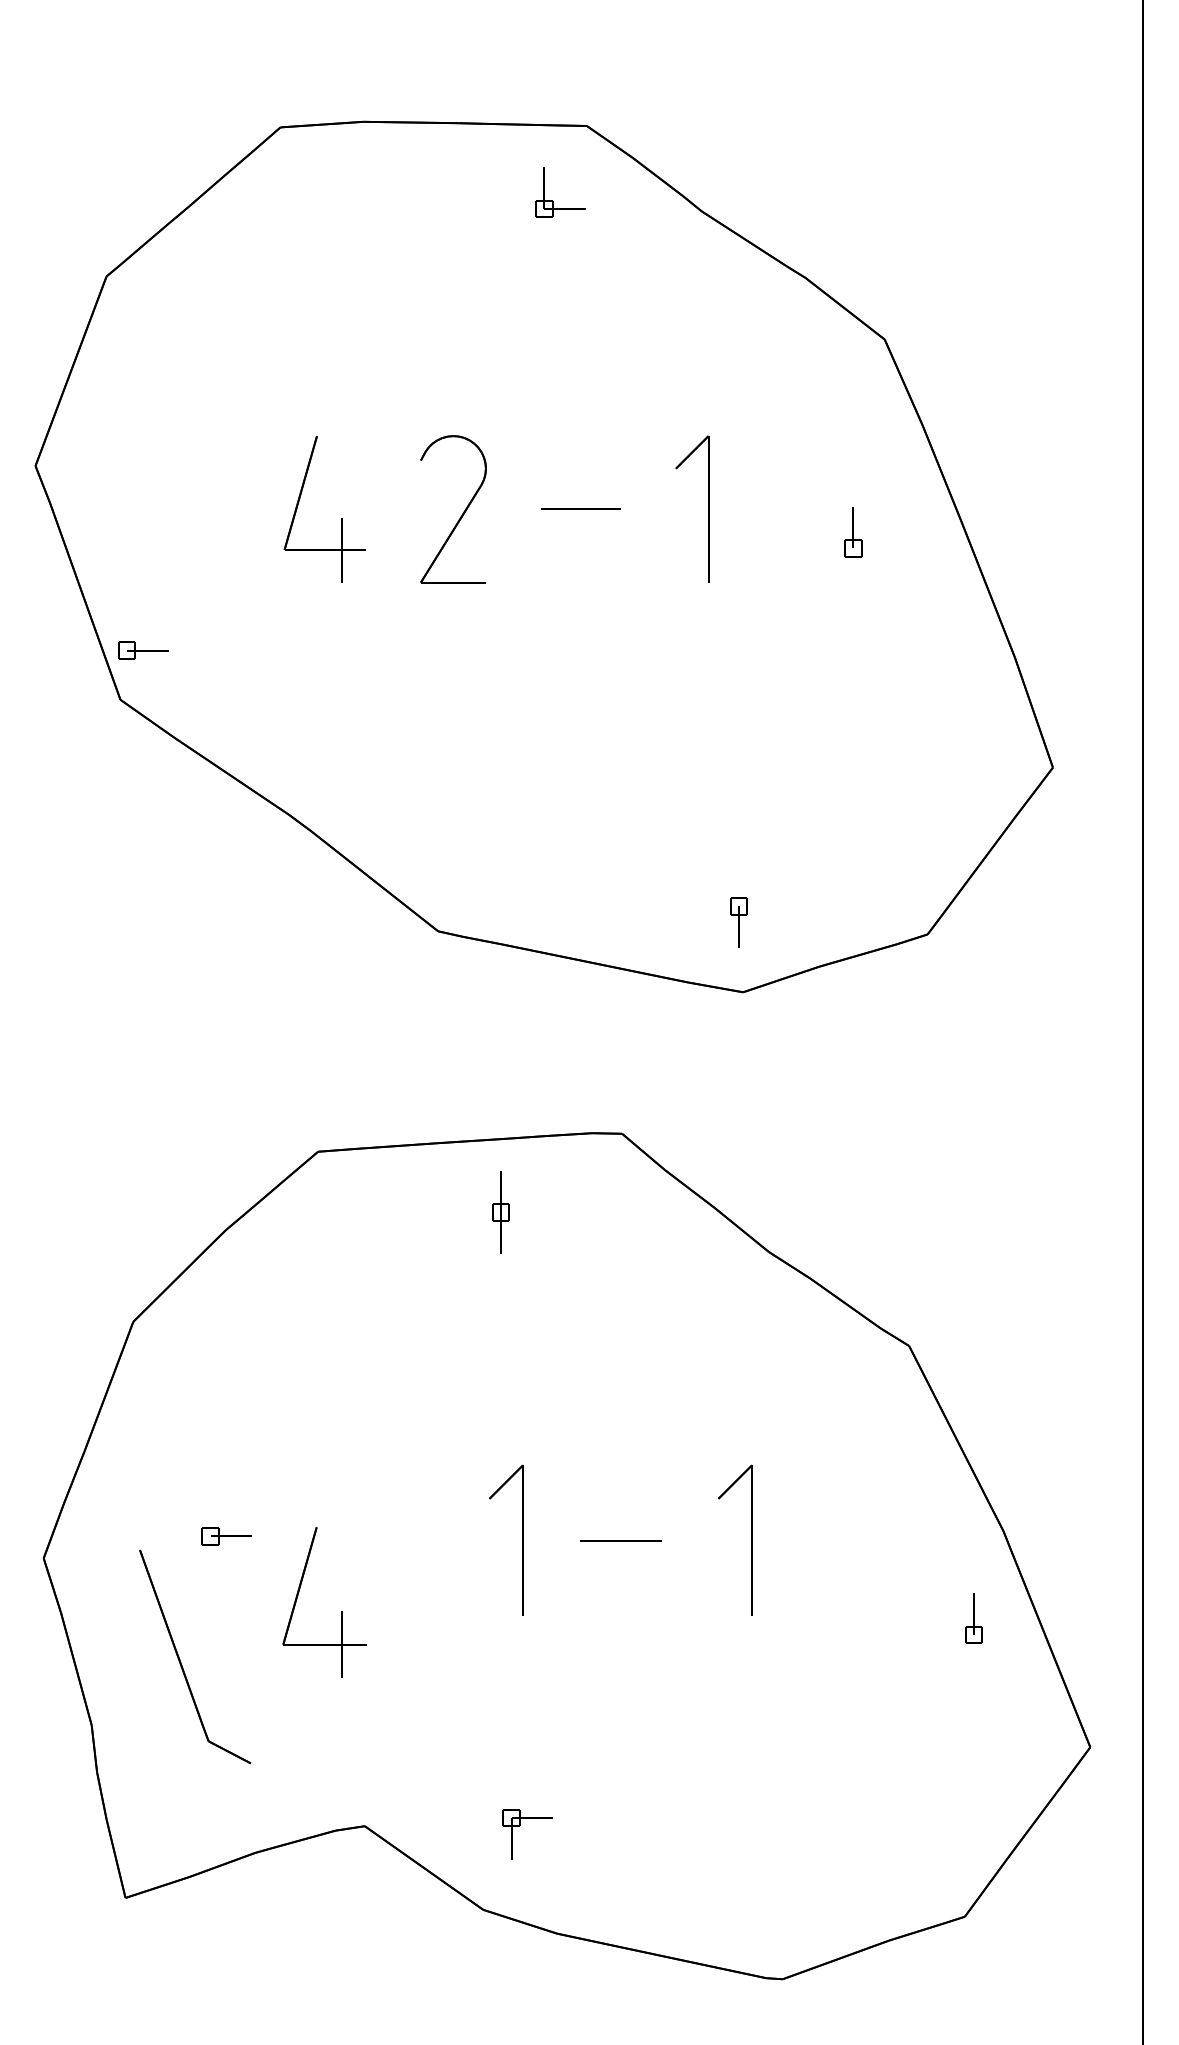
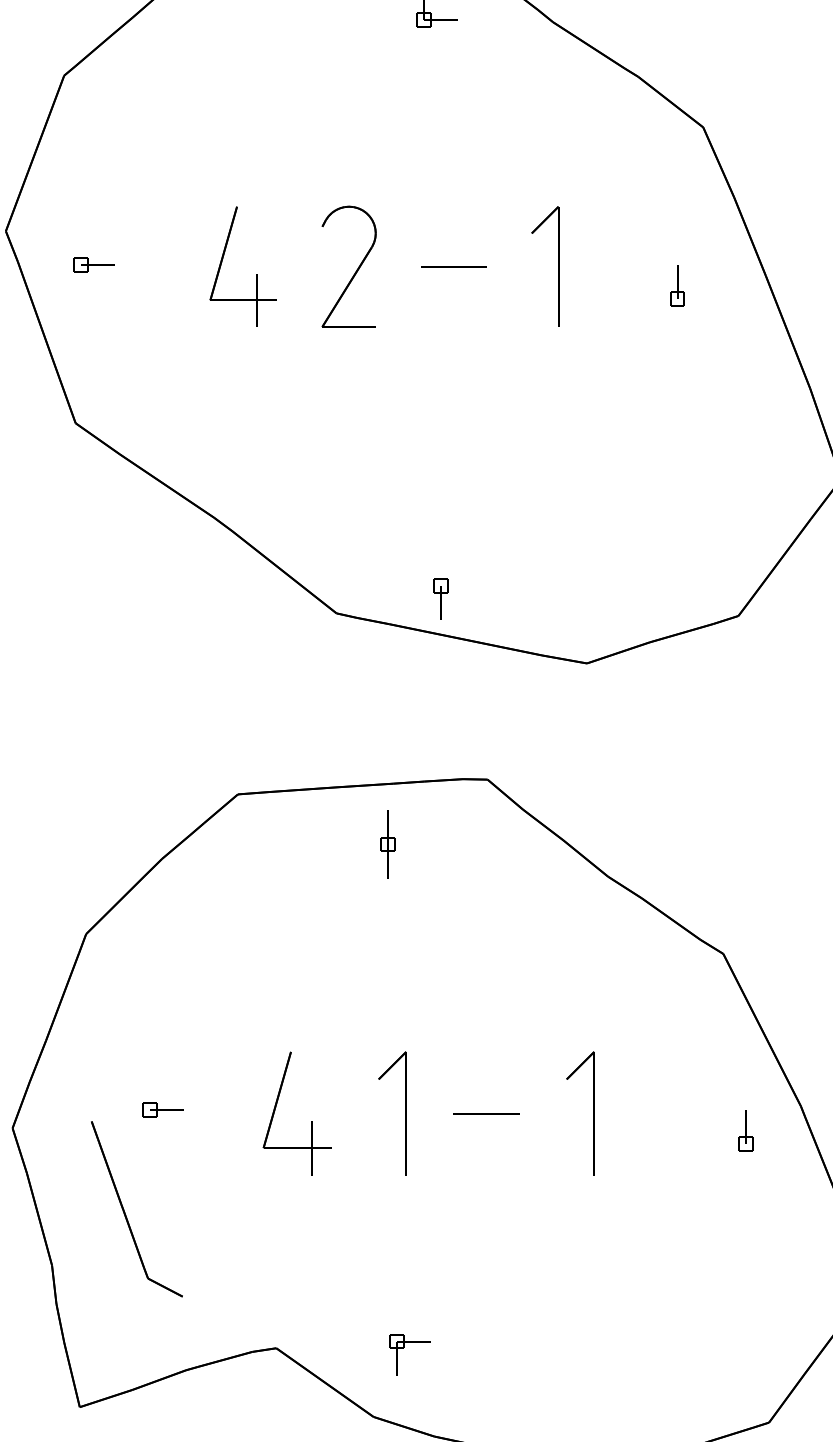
part: (143, 650) -> (94, 264), moved
part: (738, 922) -> (440, 599), moved
part: (341, 1611) -> (311, 1121), moved
part: (973, 1618) -> (745, 1130), moved

